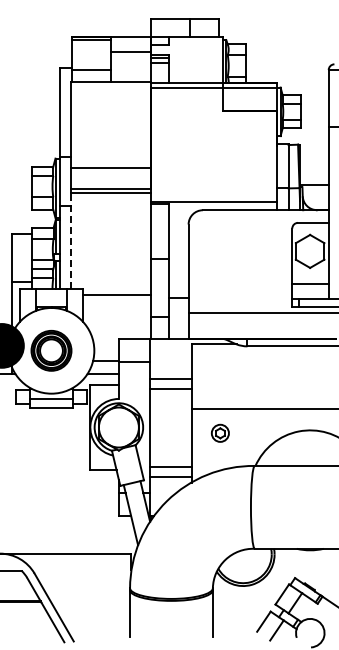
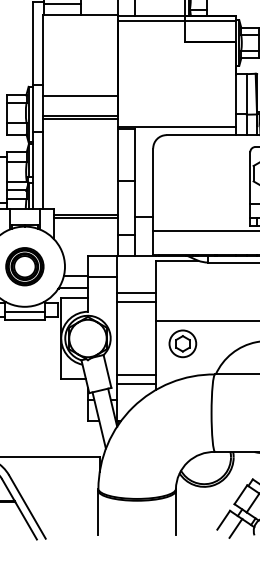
line: (71, 240) -> (43, 163), dashed -> solid
line: (116, 298) -> (85, 217), added
part: (220, 433) -> (183, 344), size x1.67

